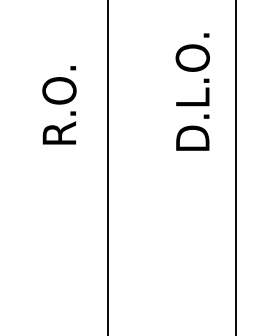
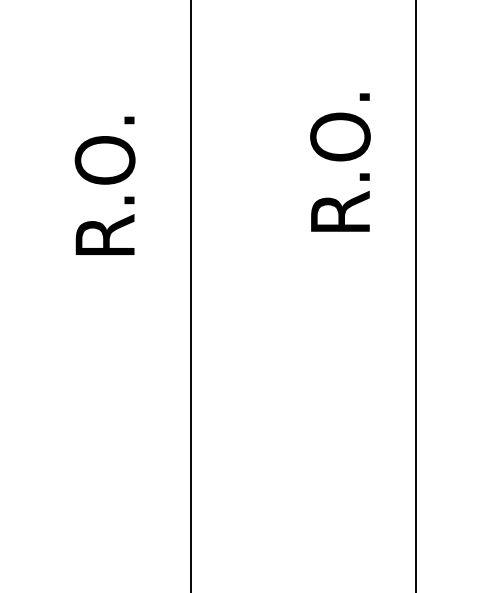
text: (192, 91) -> (339, 161), D.L.O. -> R.O.

